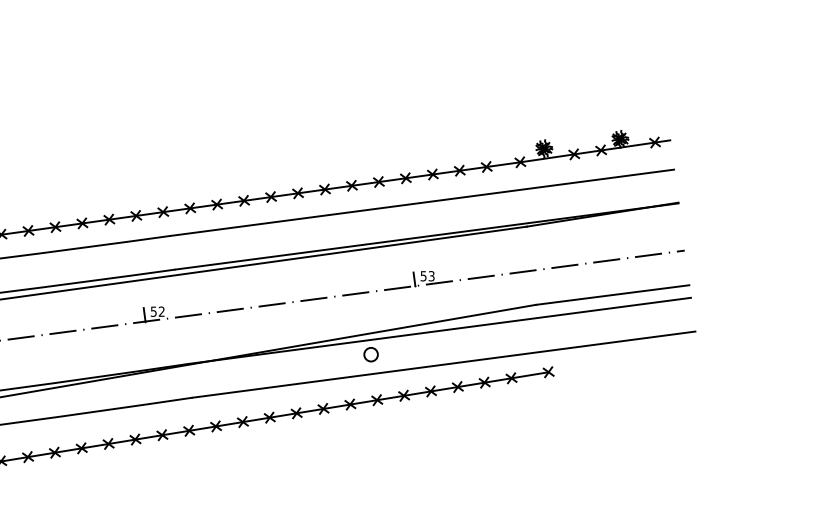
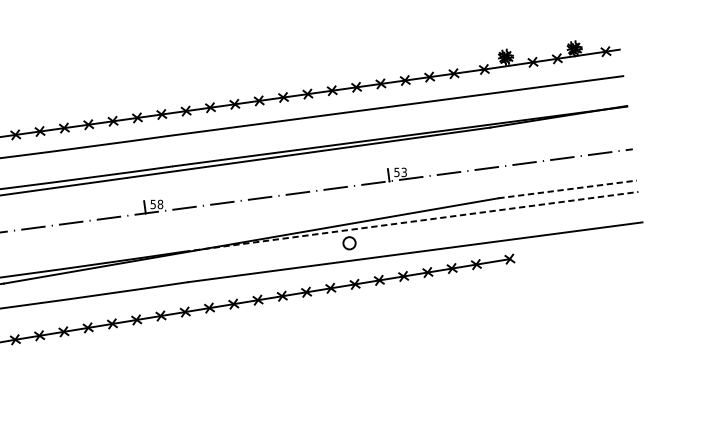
line: (613, 295) -> (568, 189), solid -> dashed
text: (161, 311) -> (160, 204), 52 -> 58
line: (439, 330) -> (411, 221), solid -> dashed

